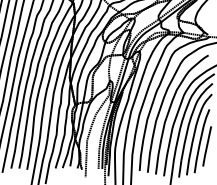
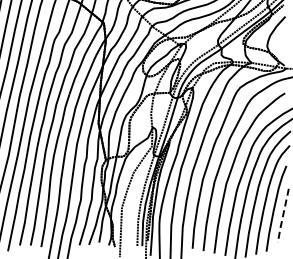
line: (206, 146) -> (282, 216), solid -> dashed

